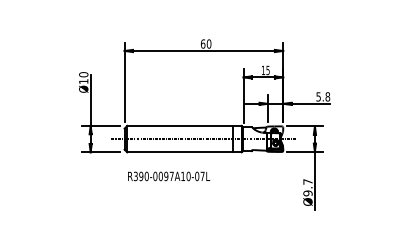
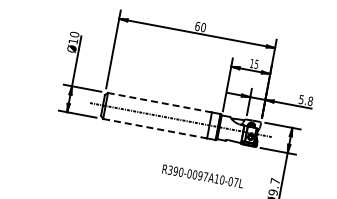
line: (180, 125) -> (160, 102), solid -> dashed
line: (180, 152) -> (155, 128), solid -> dashed
text: (169, 176) -> (203, 176), moved

